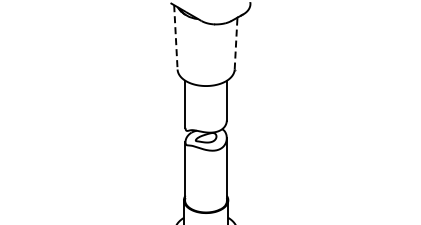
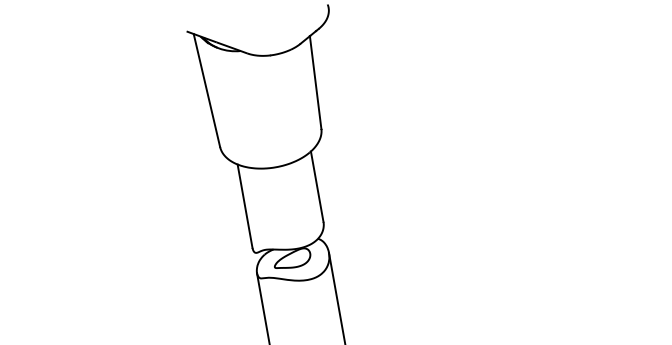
line: (175, 37) -> (206, 90), dashed -> solid
line: (236, 43) -> (316, 82), dashed -> solid

